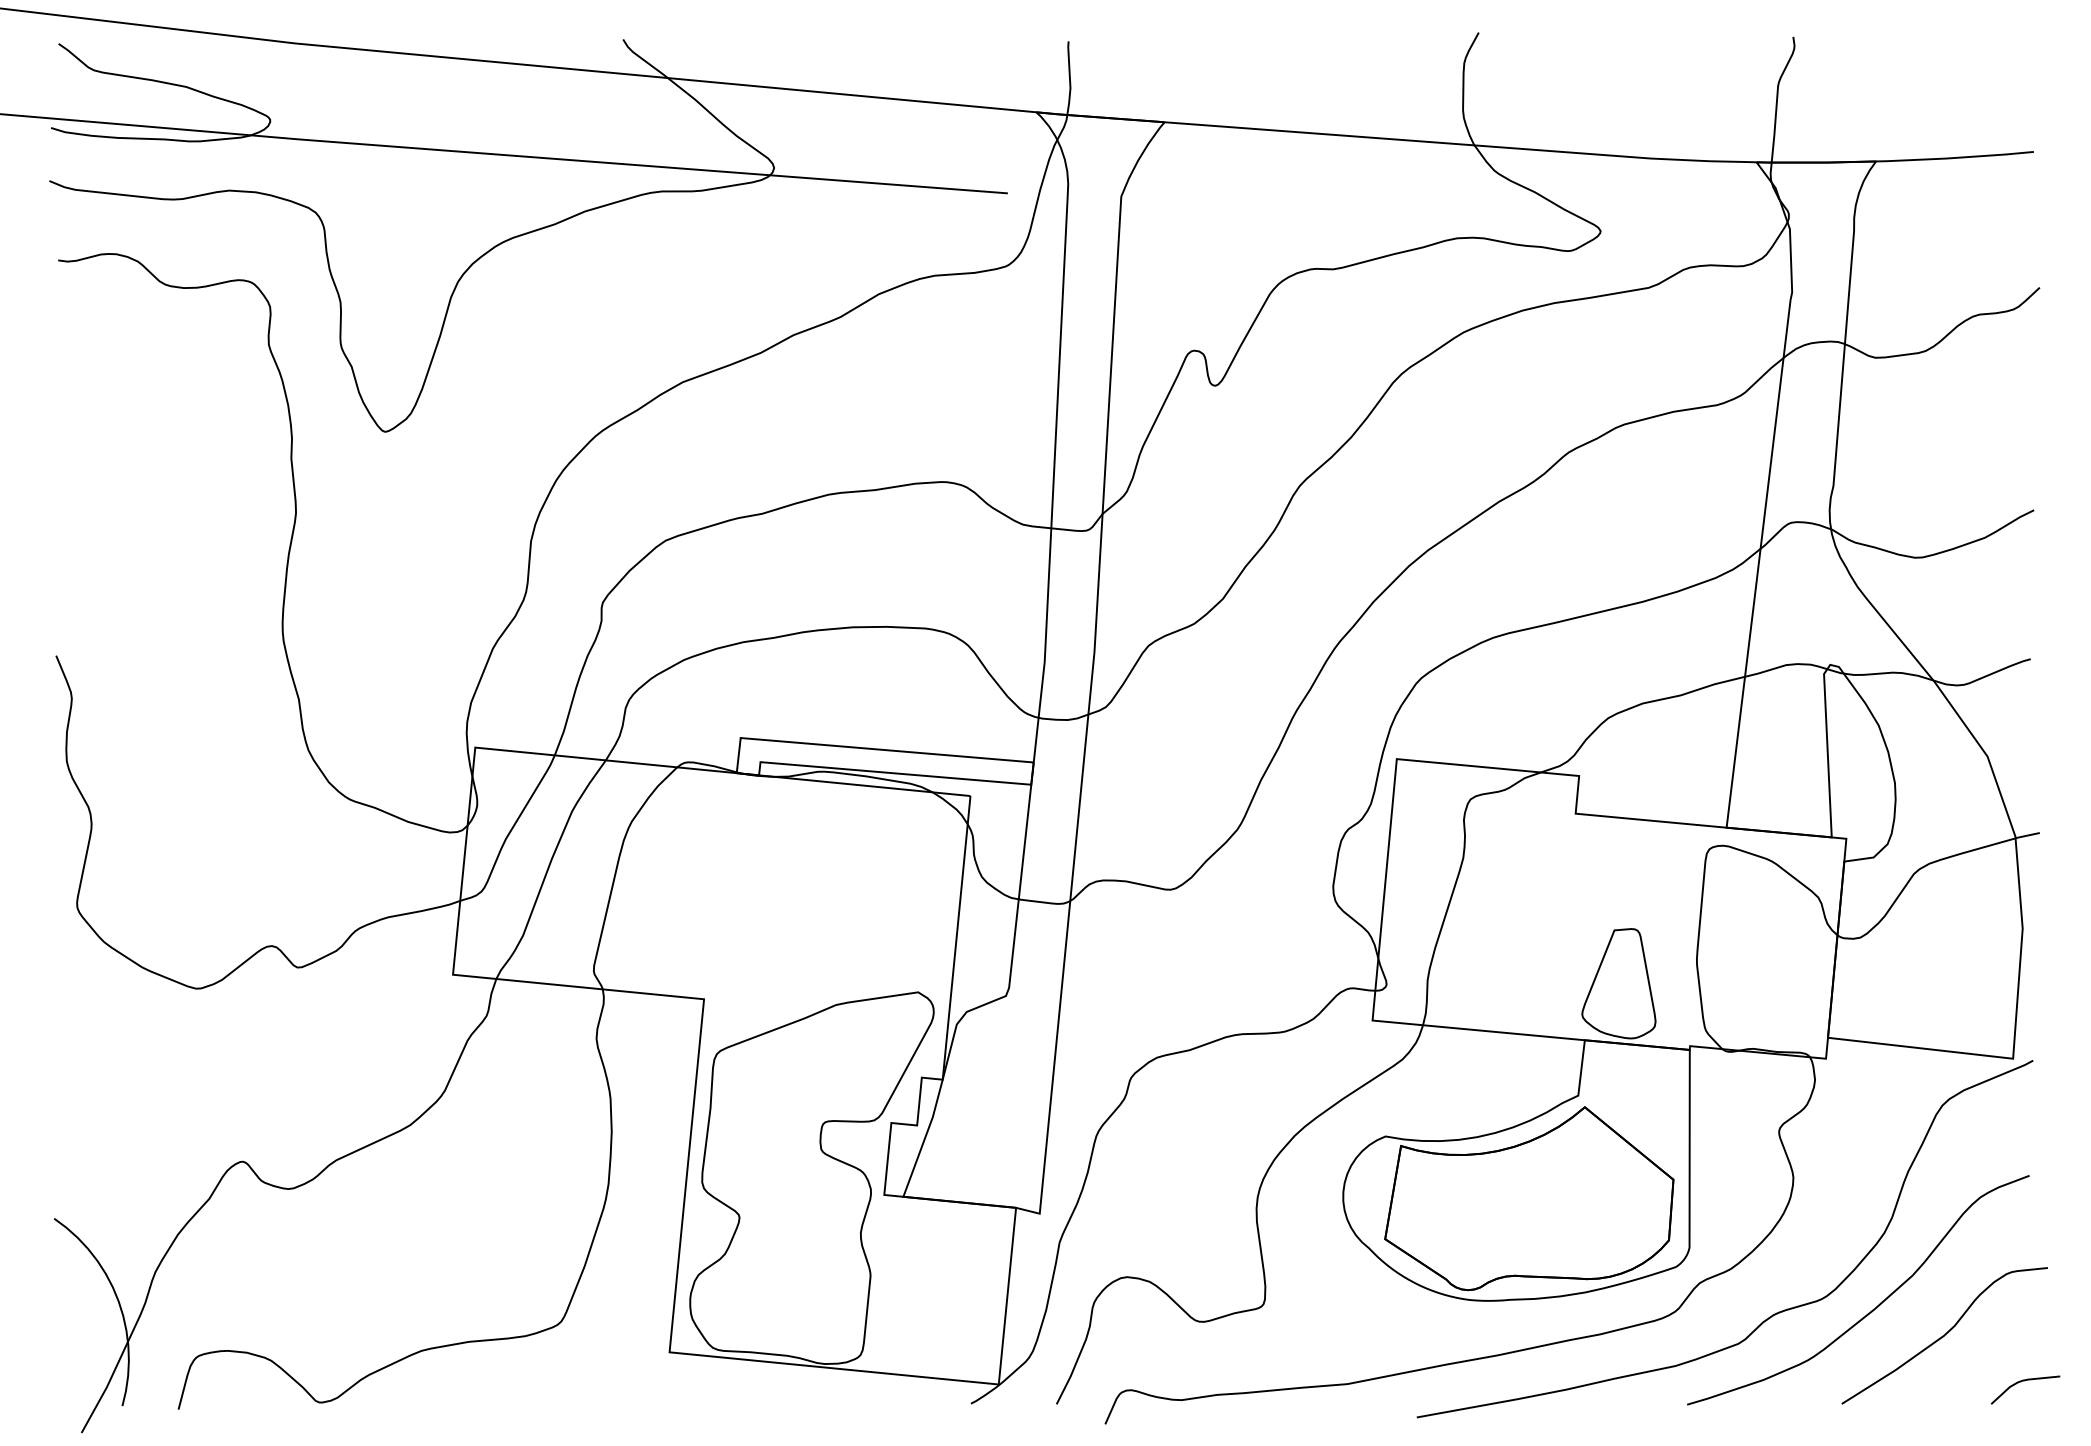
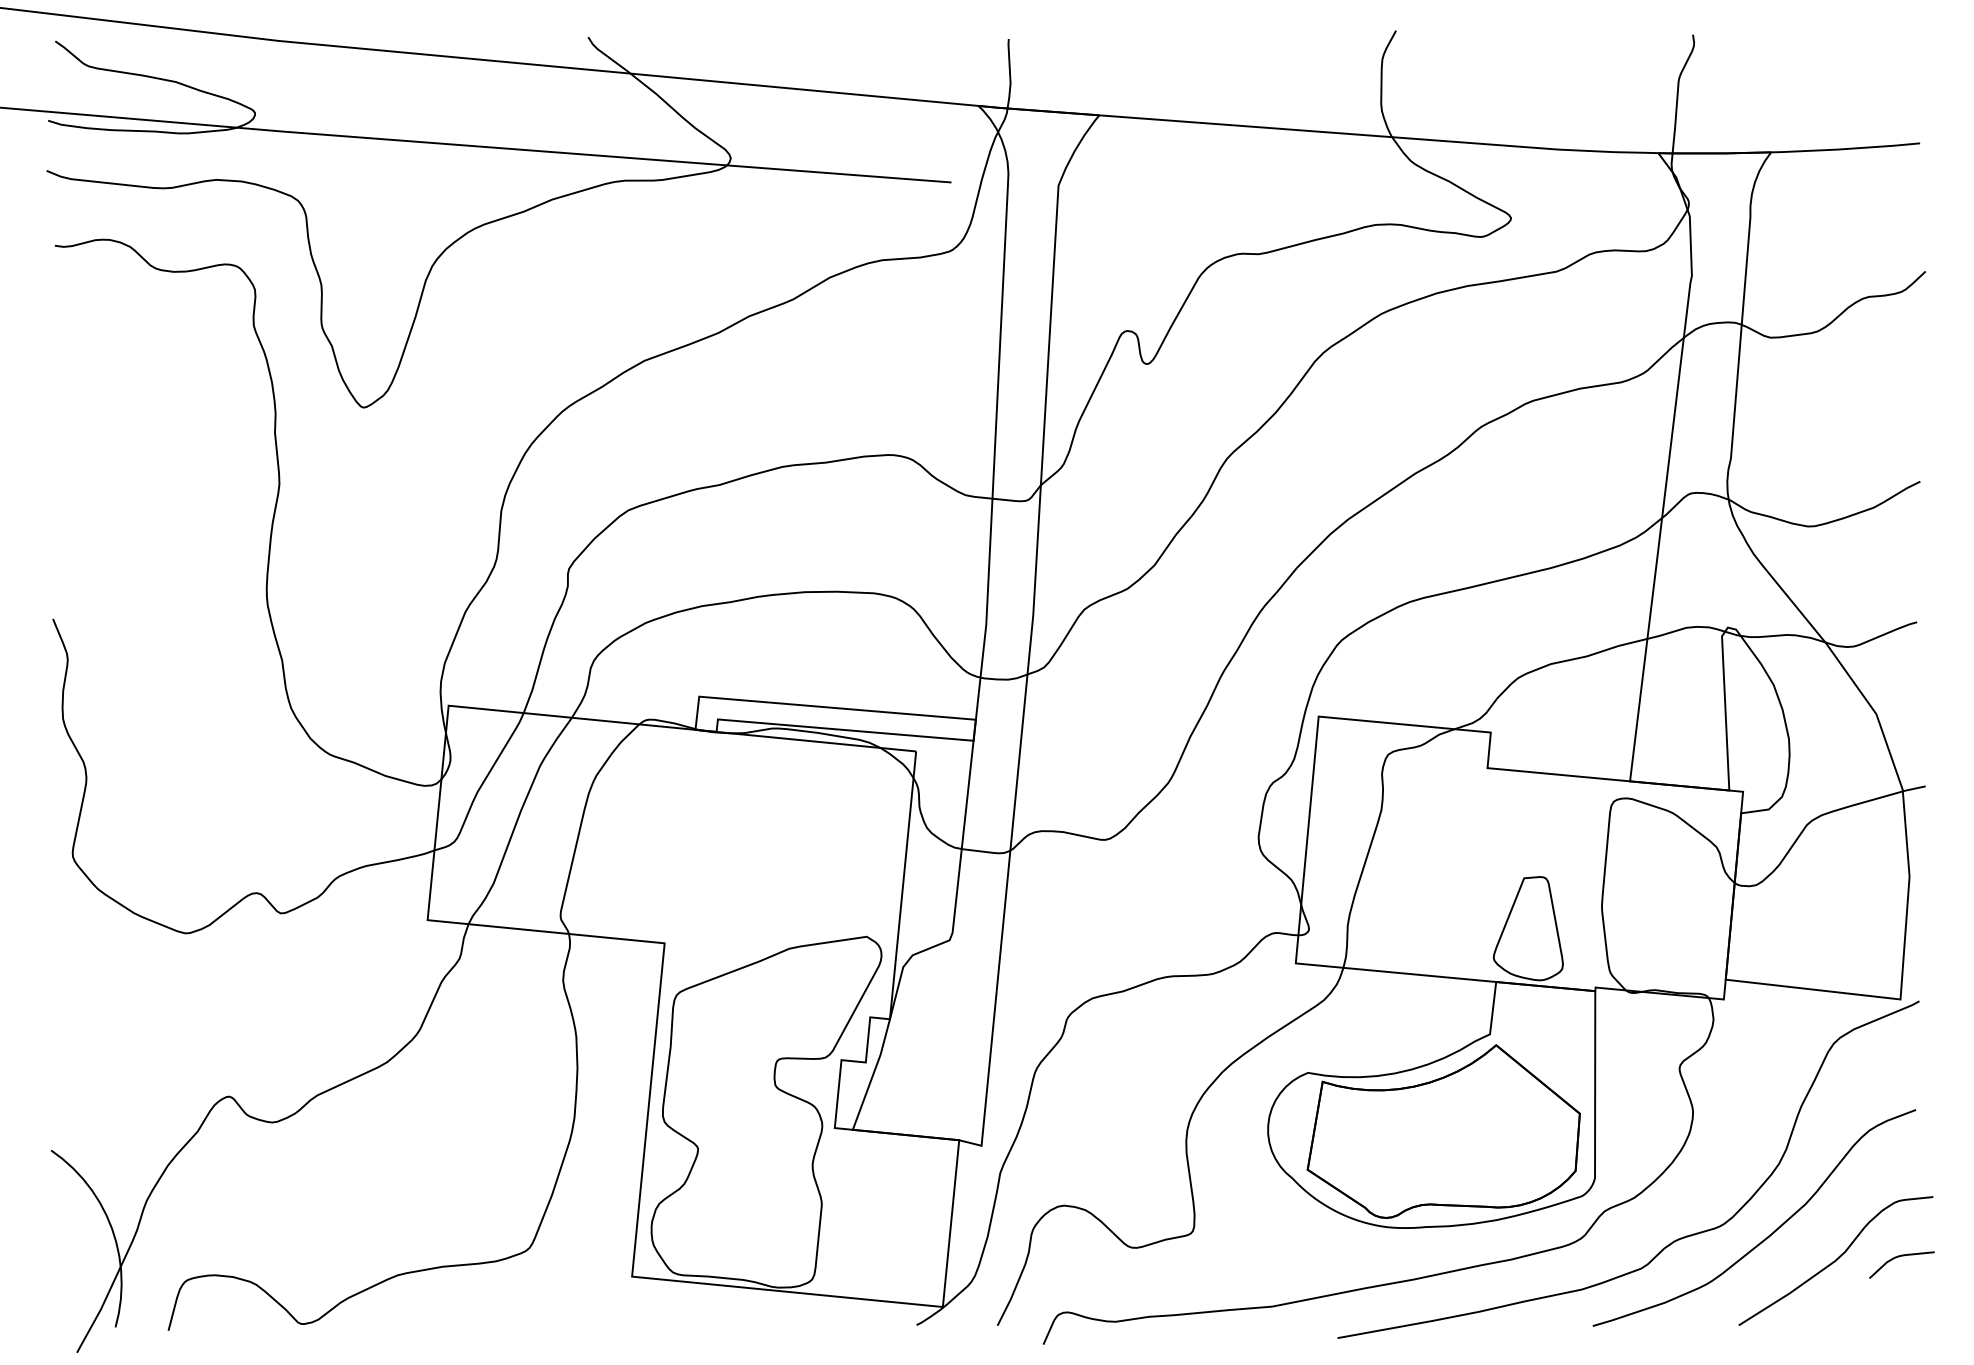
curve: (2024, 1381) -> (1900, 1256), moved

